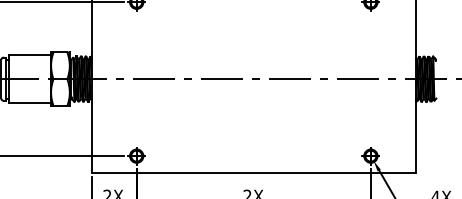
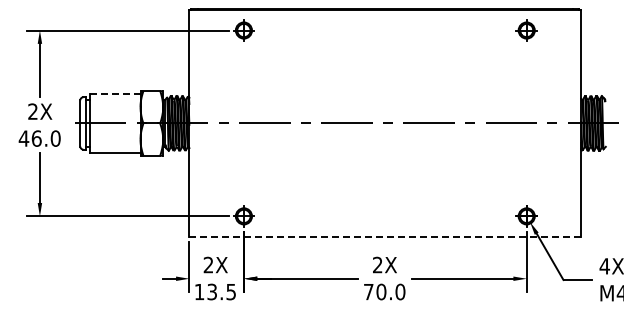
line: (29, 55) -> (114, 94), solid -> dashed
line: (253, 172) -> (385, 236), solid -> dashed

